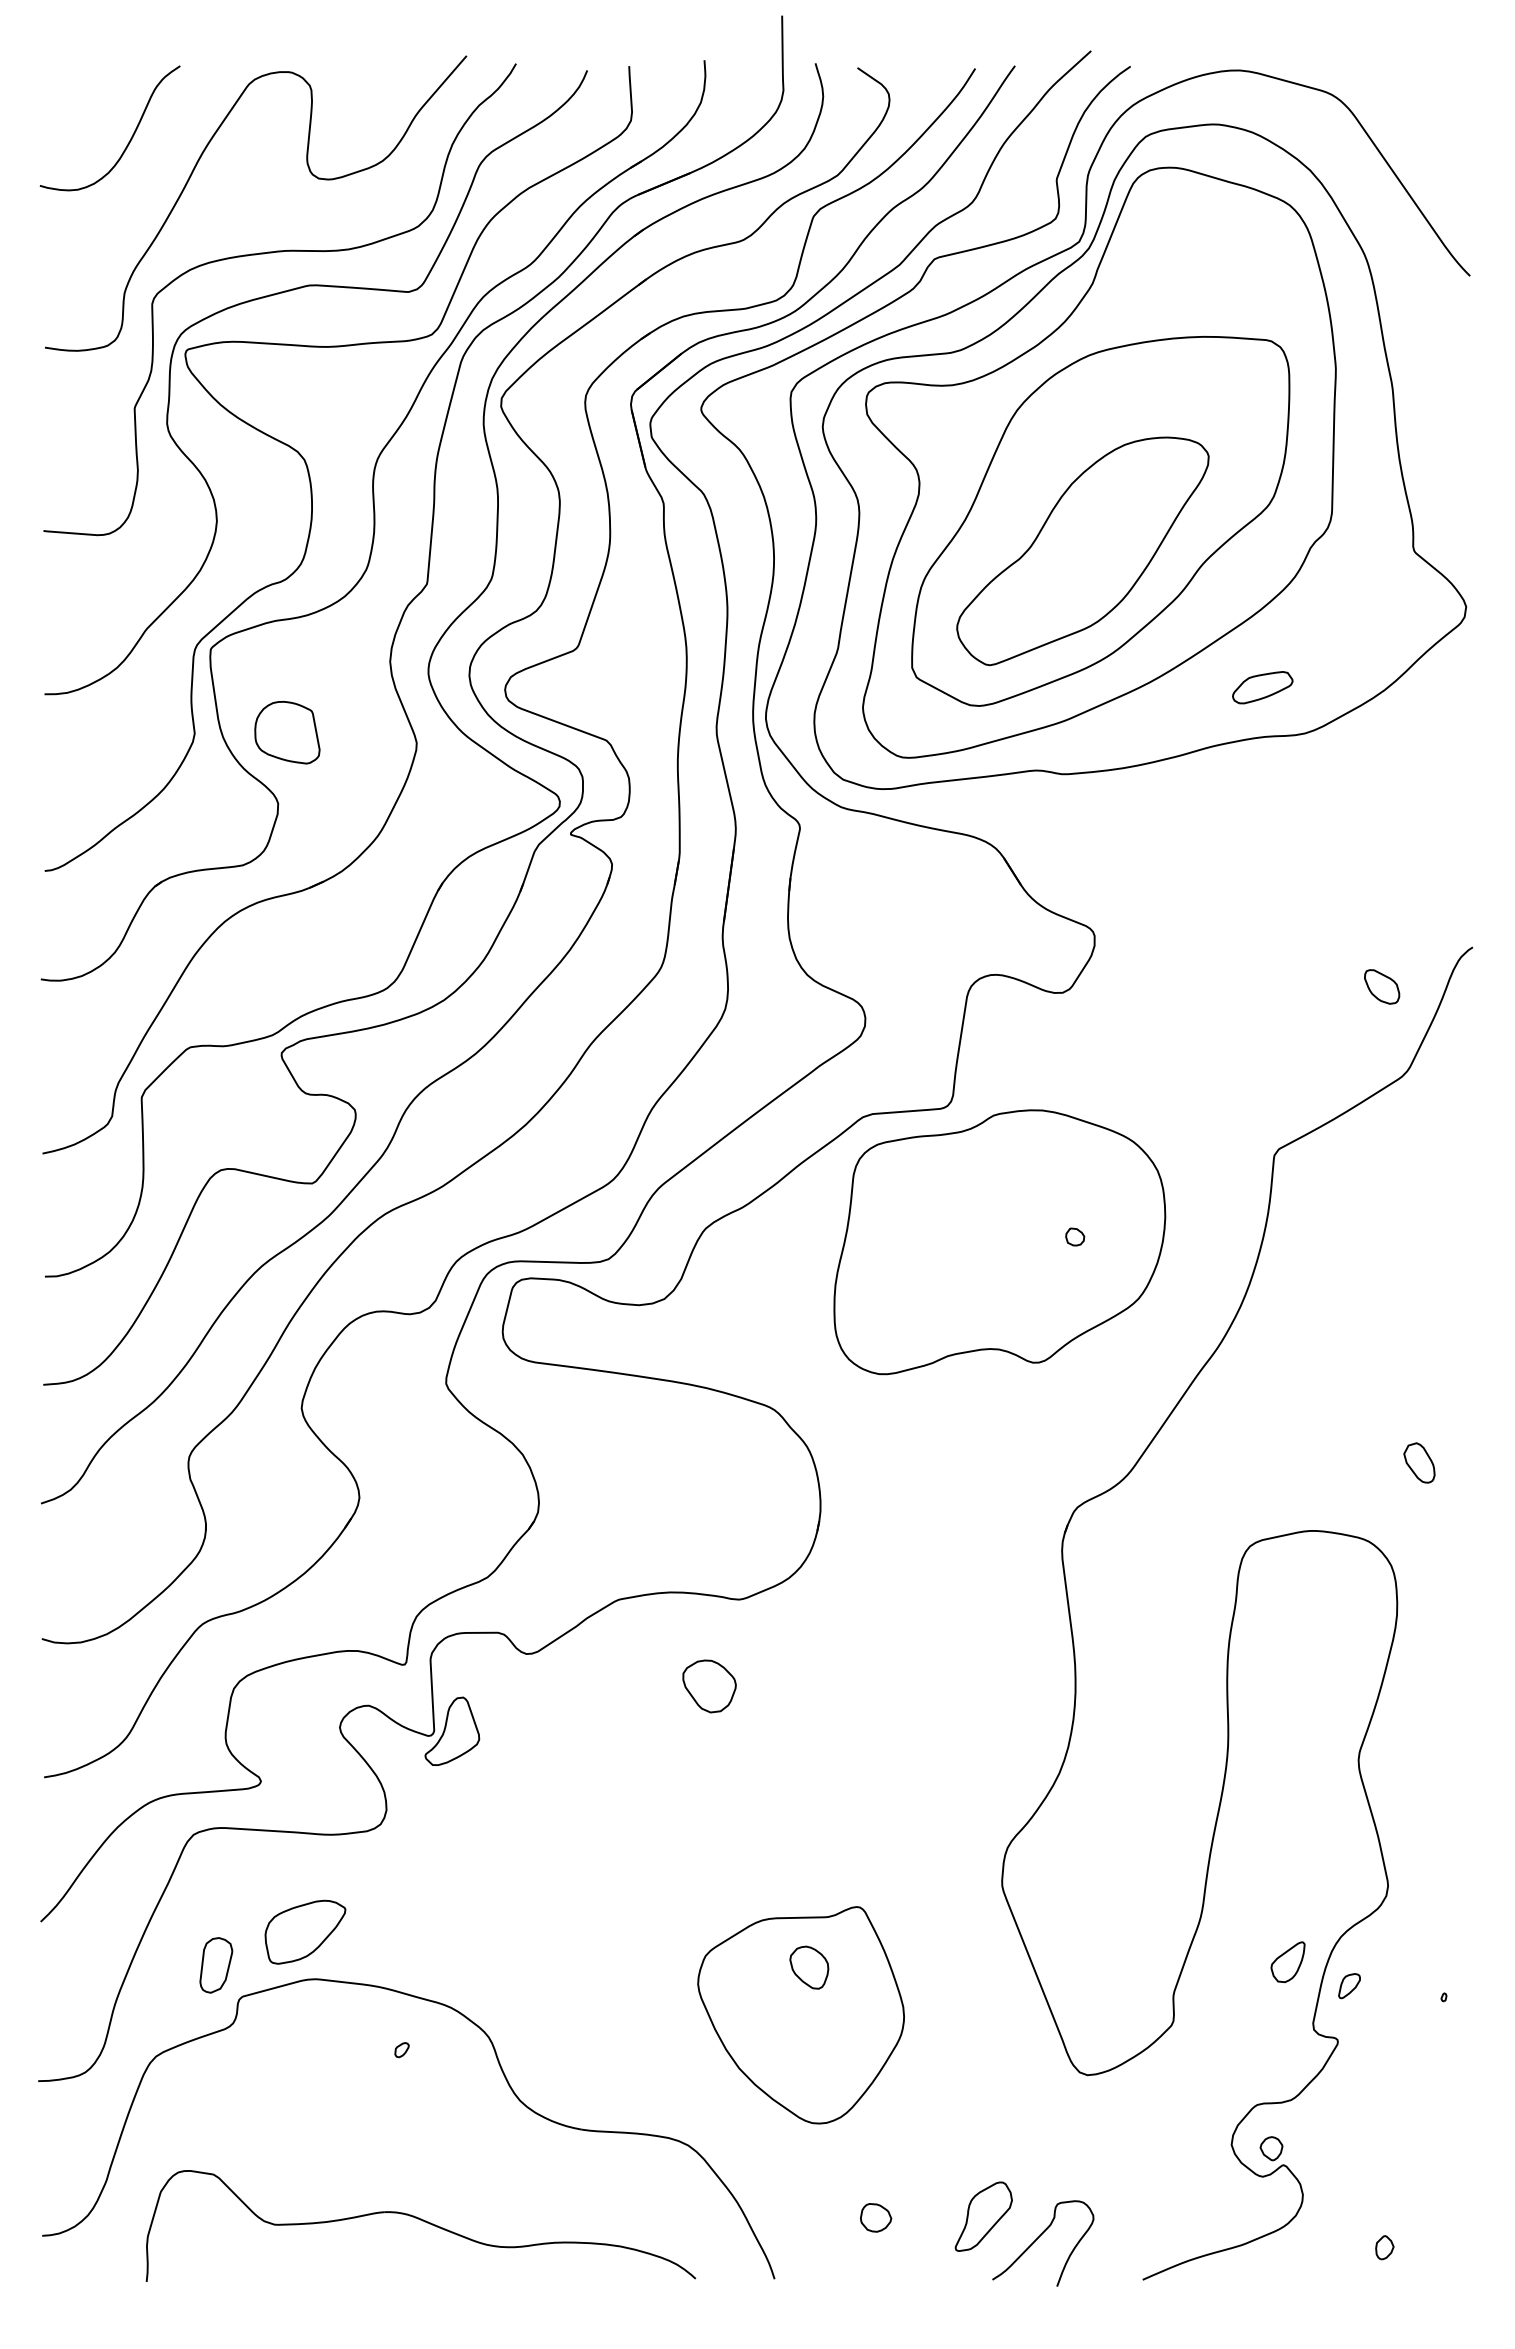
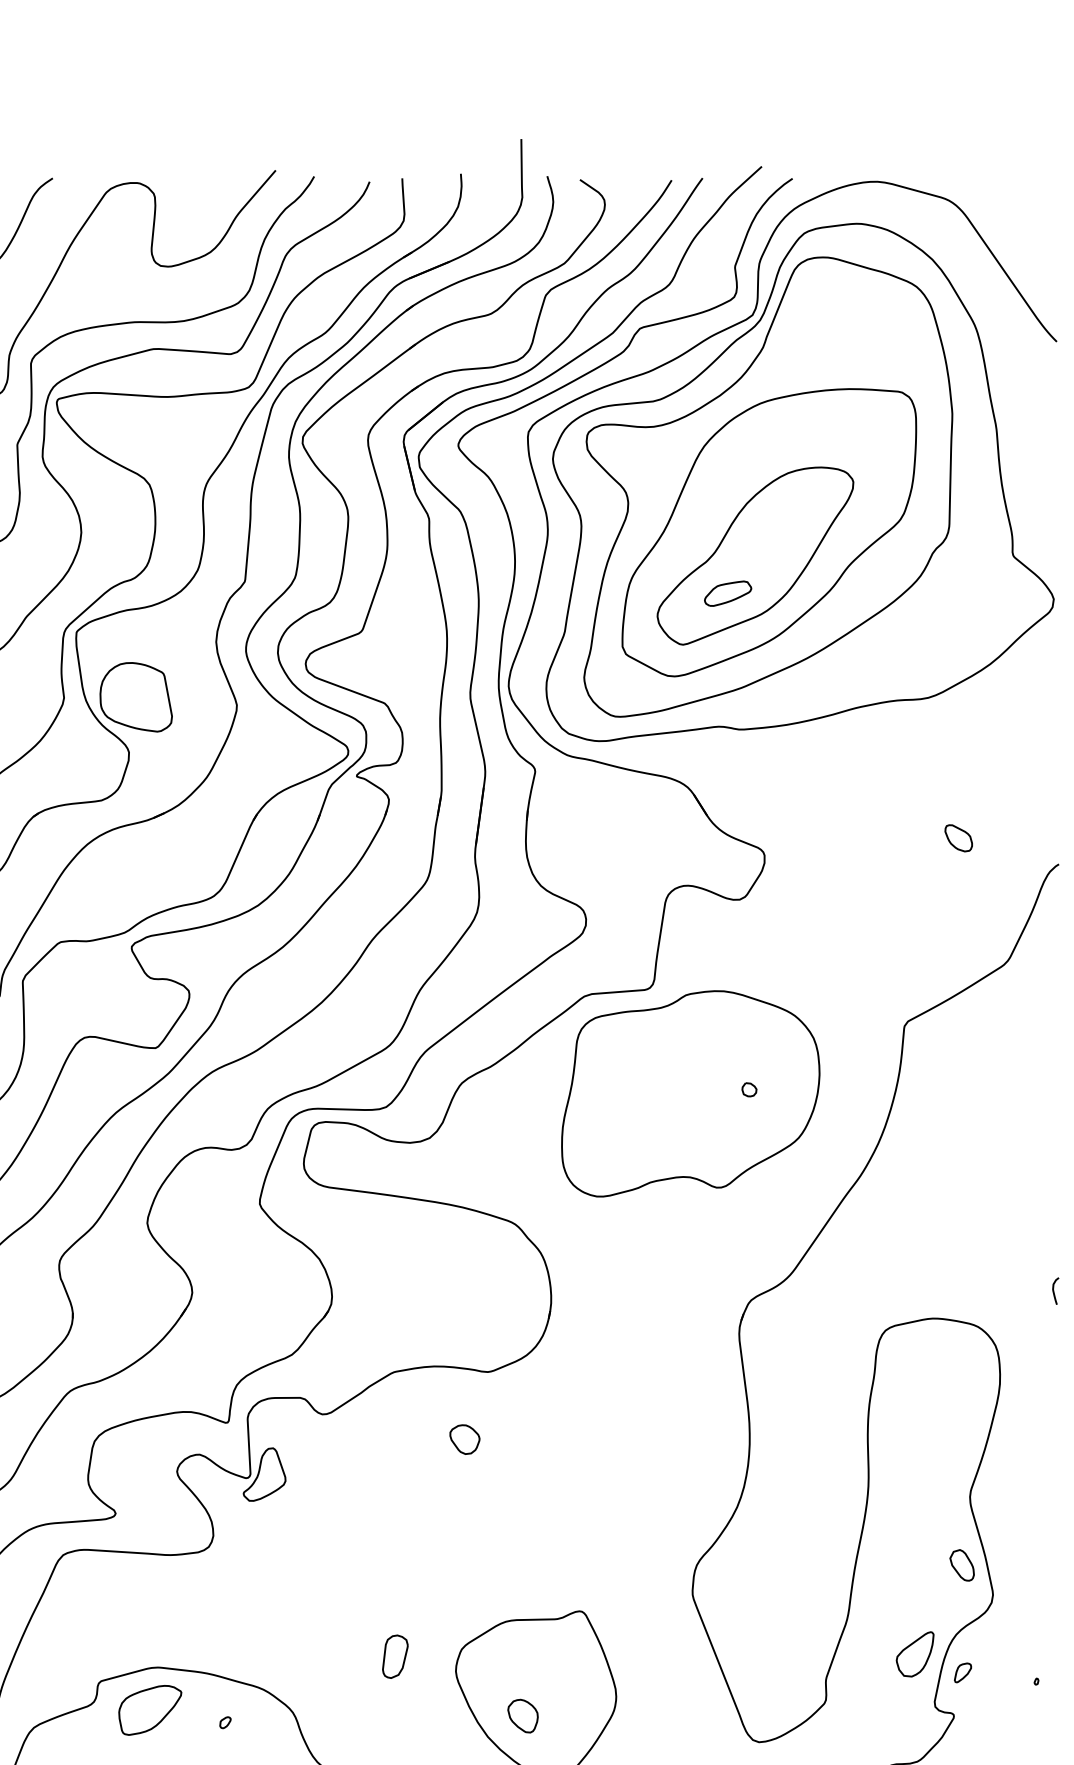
part: (1262, 687) -> (727, 593), moved
part: (287, 732) -> (136, 697), size x1.43
part: (1382, 986) -> (959, 837), moved
part: (1419, 1462) -> (962, 1565), moved
curve: (1466, 1495) -> (1054, 1291), added
part: (709, 1686) -> (464, 1439), size x0.71
part: (305, 1931) -> (150, 1709), moved
part: (1287, 1961) -> (914, 1653), size x1.43
part: (216, 1965) -> (395, 1656), moved
part: (809, 1967) -> (523, 1716), moved

